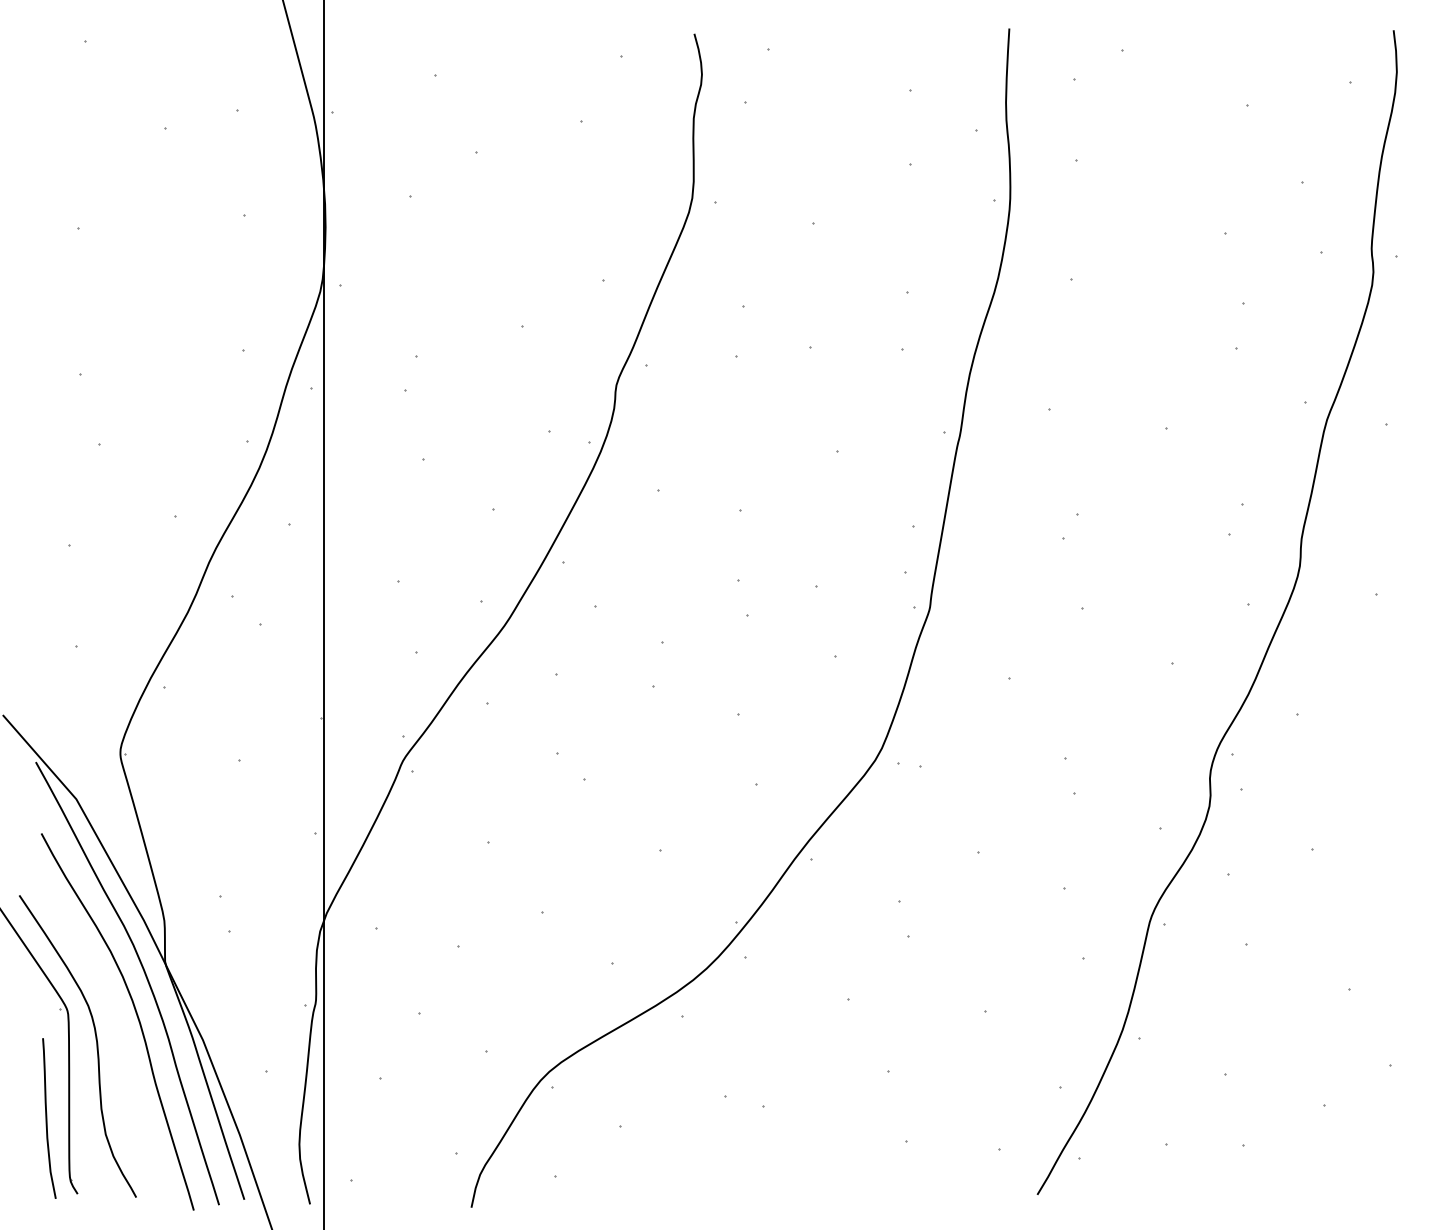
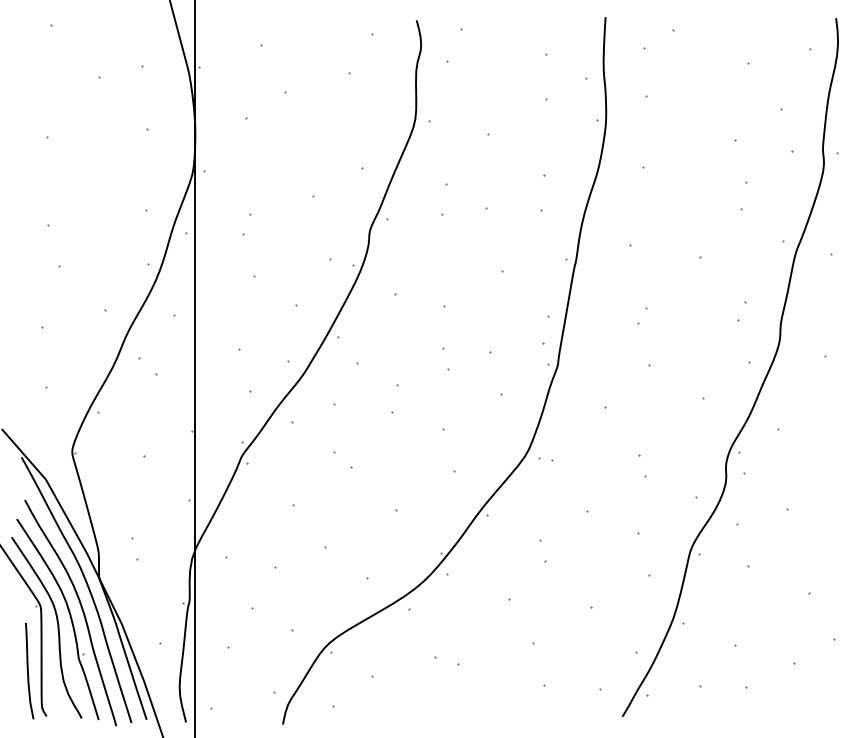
part: (115, 1027) -> (69, 616), added

